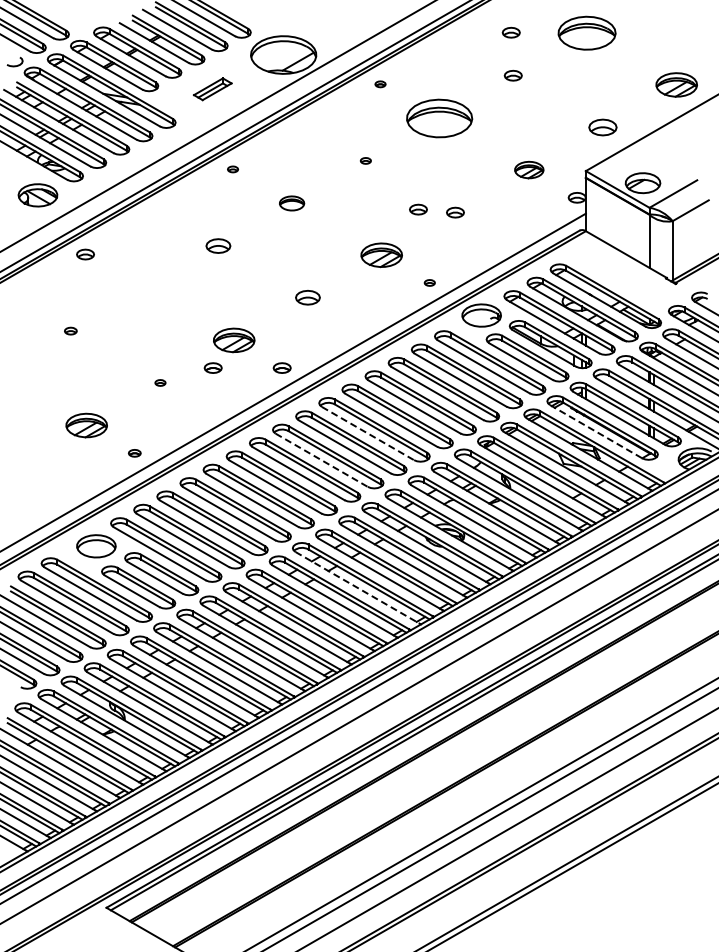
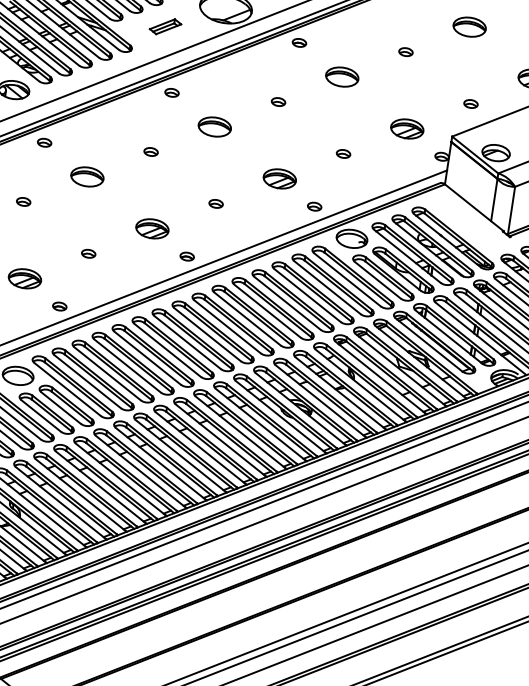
part: (510, 32) -> (408, 17), removed
part: (586, 32) -> (469, 26), size x0.71
part: (380, 84) -> (299, 43), size x1.67
part: (439, 117) -> (342, 76), size x0.62
part: (602, 127) -> (470, 103), size x0.62
part: (365, 160) -> (278, 101), size x1.67
part: (232, 169) -> (171, 92), size x1.67
part: (529, 169) -> (407, 128), size x1.43
part: (291, 203) -> (214, 126), size x1.67
part: (418, 209) -> (314, 147), removed
part: (217, 245) -> (150, 151), size x0.71
part: (429, 282) -> (314, 206), size x1.67
part: (144, 288) -> (87, 176), added
part: (307, 297) -> (215, 203), size x0.71
part: (70, 330) -> (23, 201), size x1.43
part: (212, 367) -> (131, 247), removed
part: (160, 382) -> (88, 253), size x1.67
line: (596, 431) -> (429, 344), dashed -> solid
line: (368, 433) -> (247, 318), dashed -> solid
part: (134, 453) -> (59, 306), size x1.43
line: (322, 460) -> (208, 334), dashed -> solid
line: (357, 587) -> (220, 440), dashed -> solid

